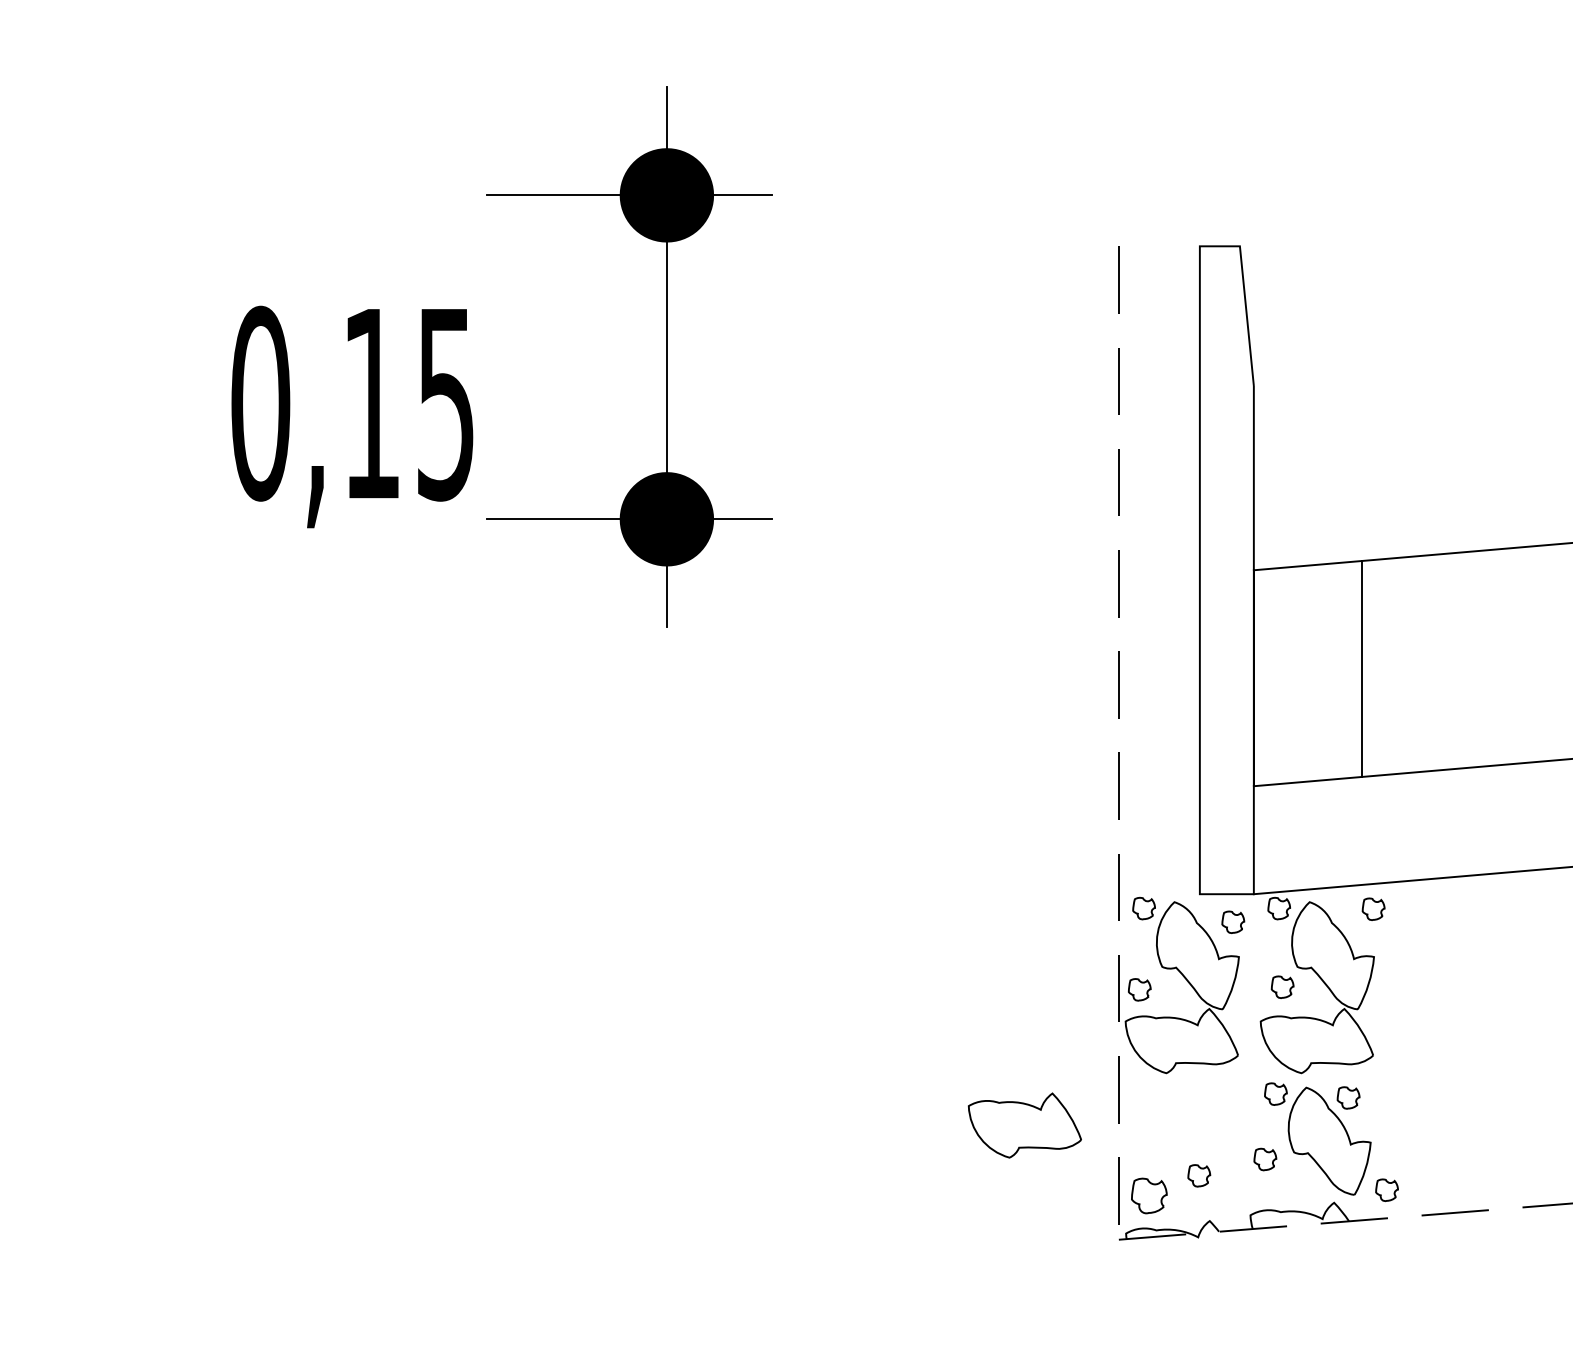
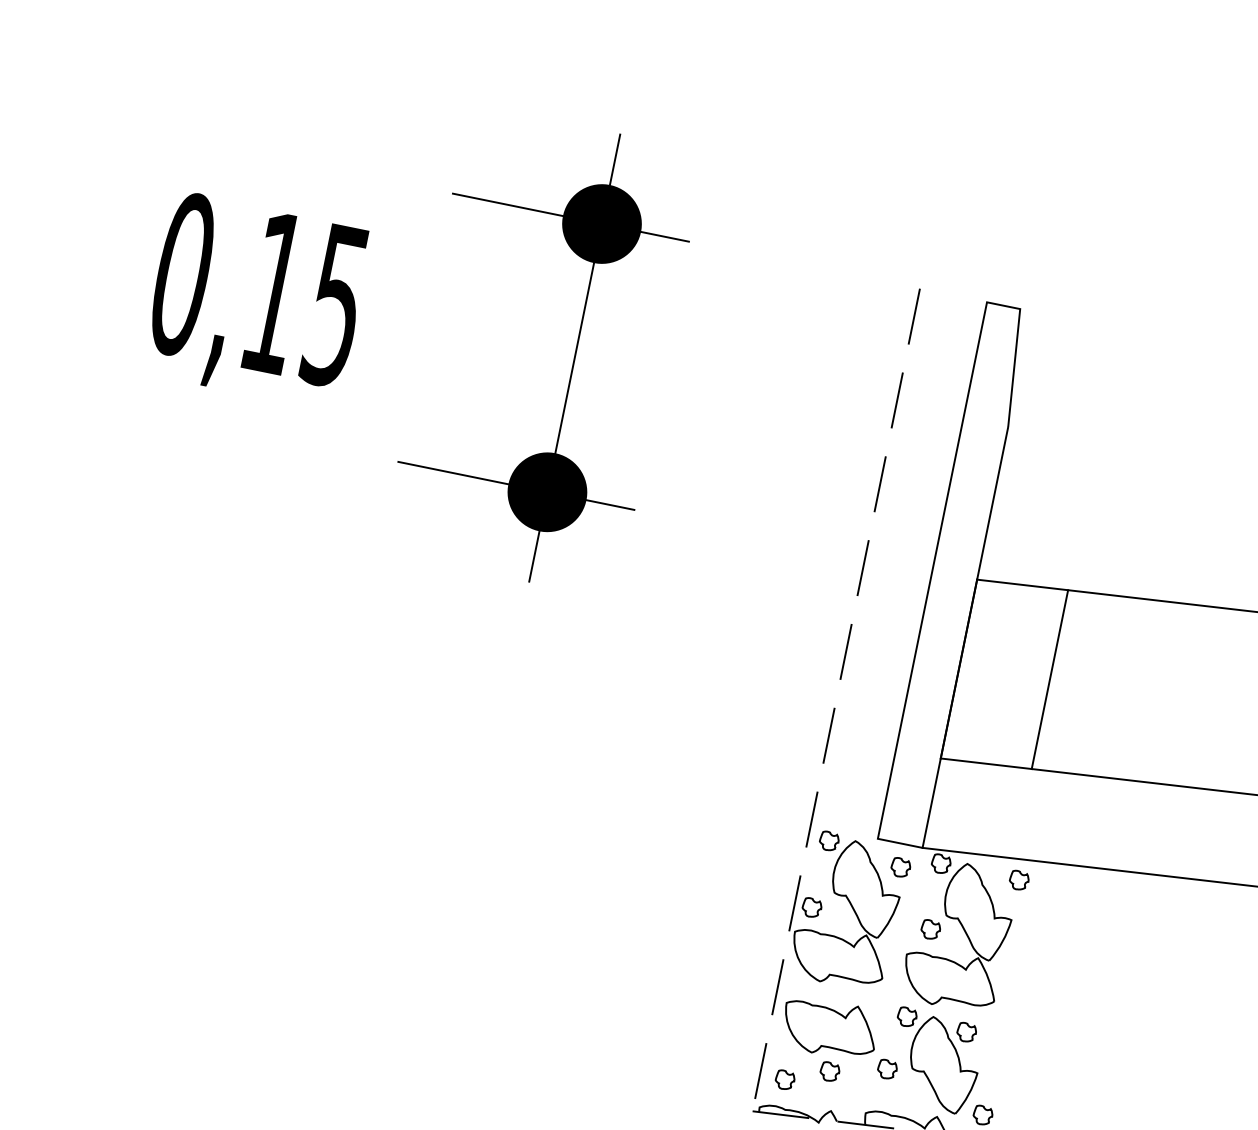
part: (666, 356) -> (574, 357), moved
part: (1024, 1125) -> (829, 1028), moved
part: (1148, 1195) -> (784, 1079), size x0.62

